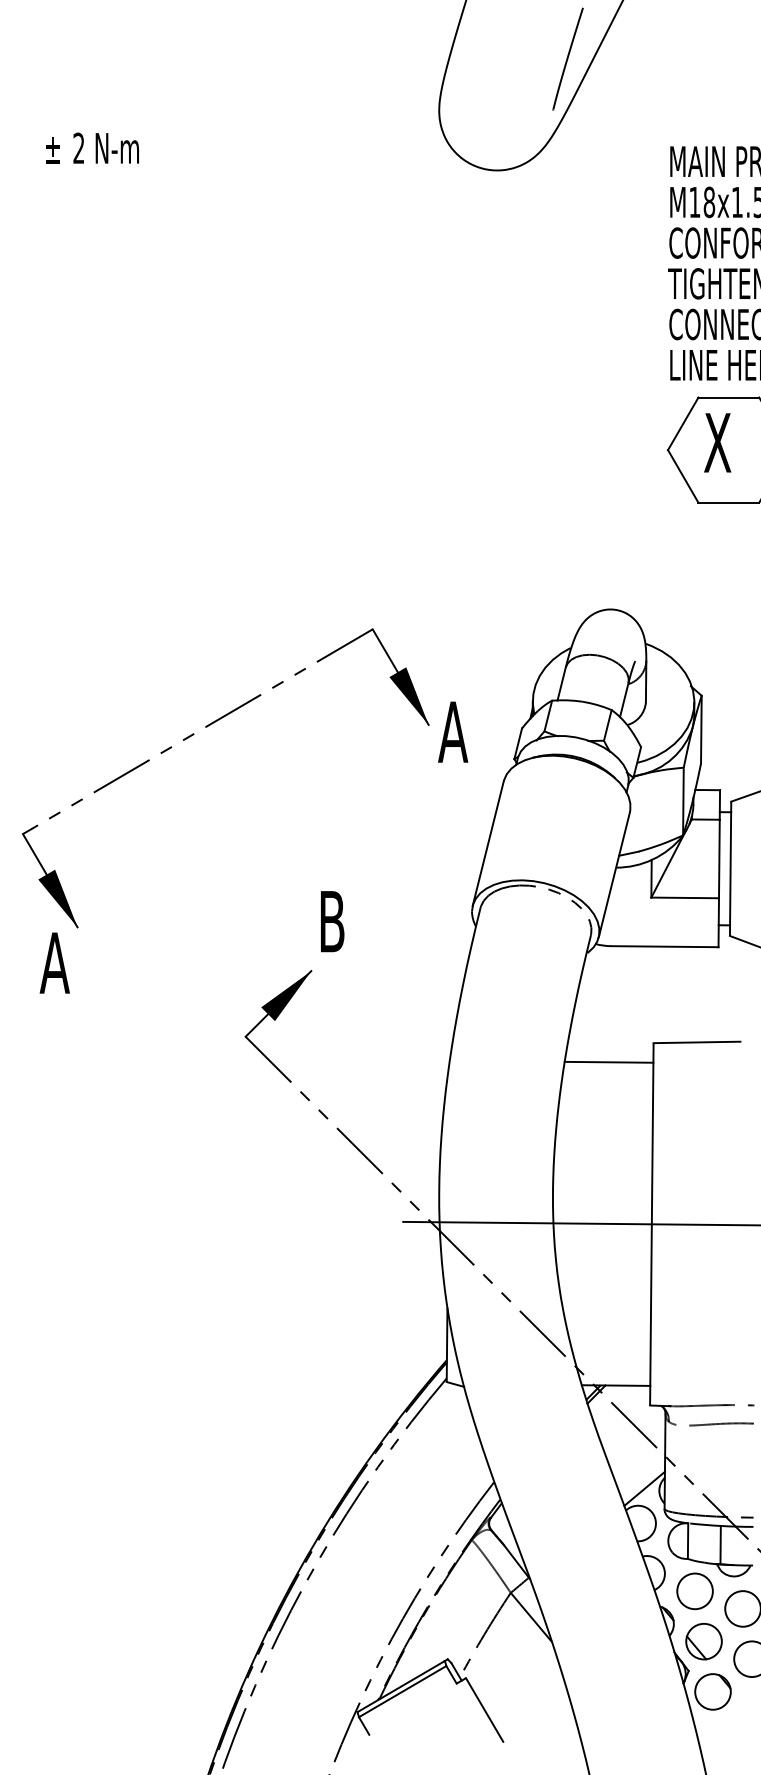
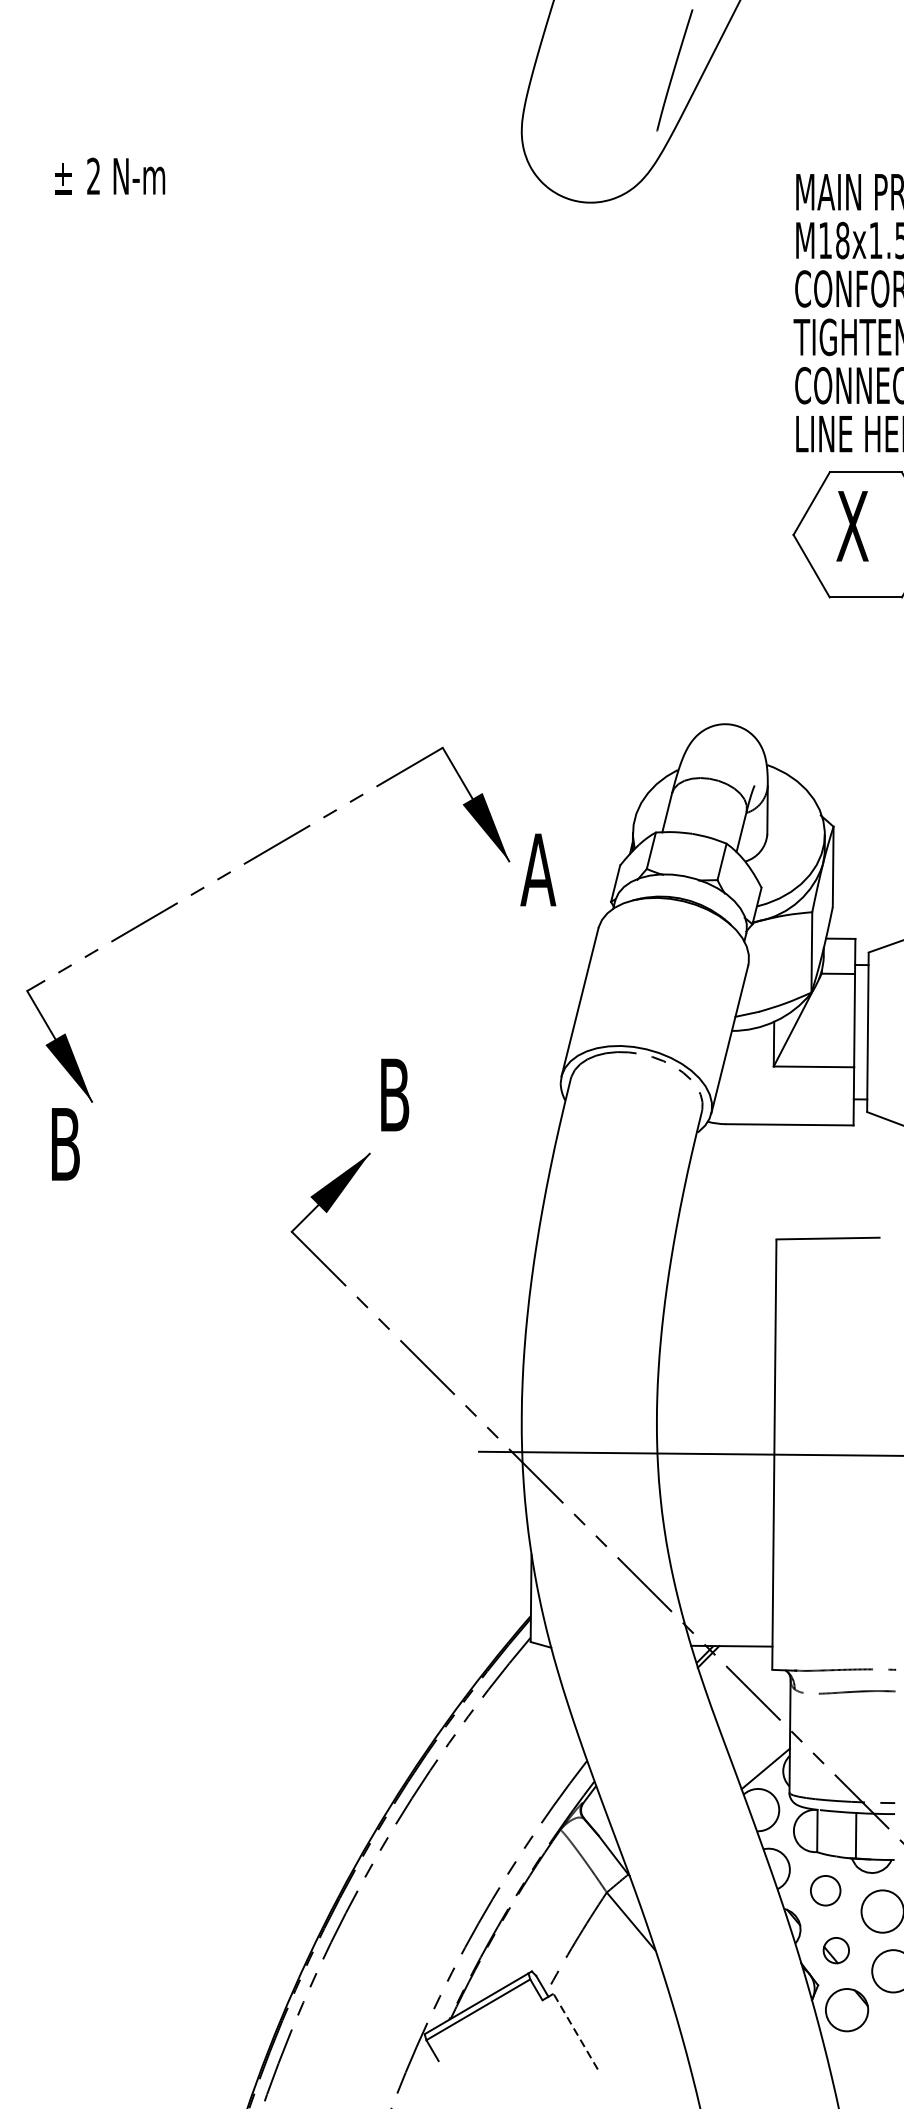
text: (54, 962) -> (64, 1143), A -> B
line: (608, 1061) -> (722, 1261), removed
circle: (694, 1591) -> (825, 1890), size x0.7
part: (703, 1641) -> (835, 1950), size x0.6
line: (484, 1710) -> (575, 2032), solid -> dashed

